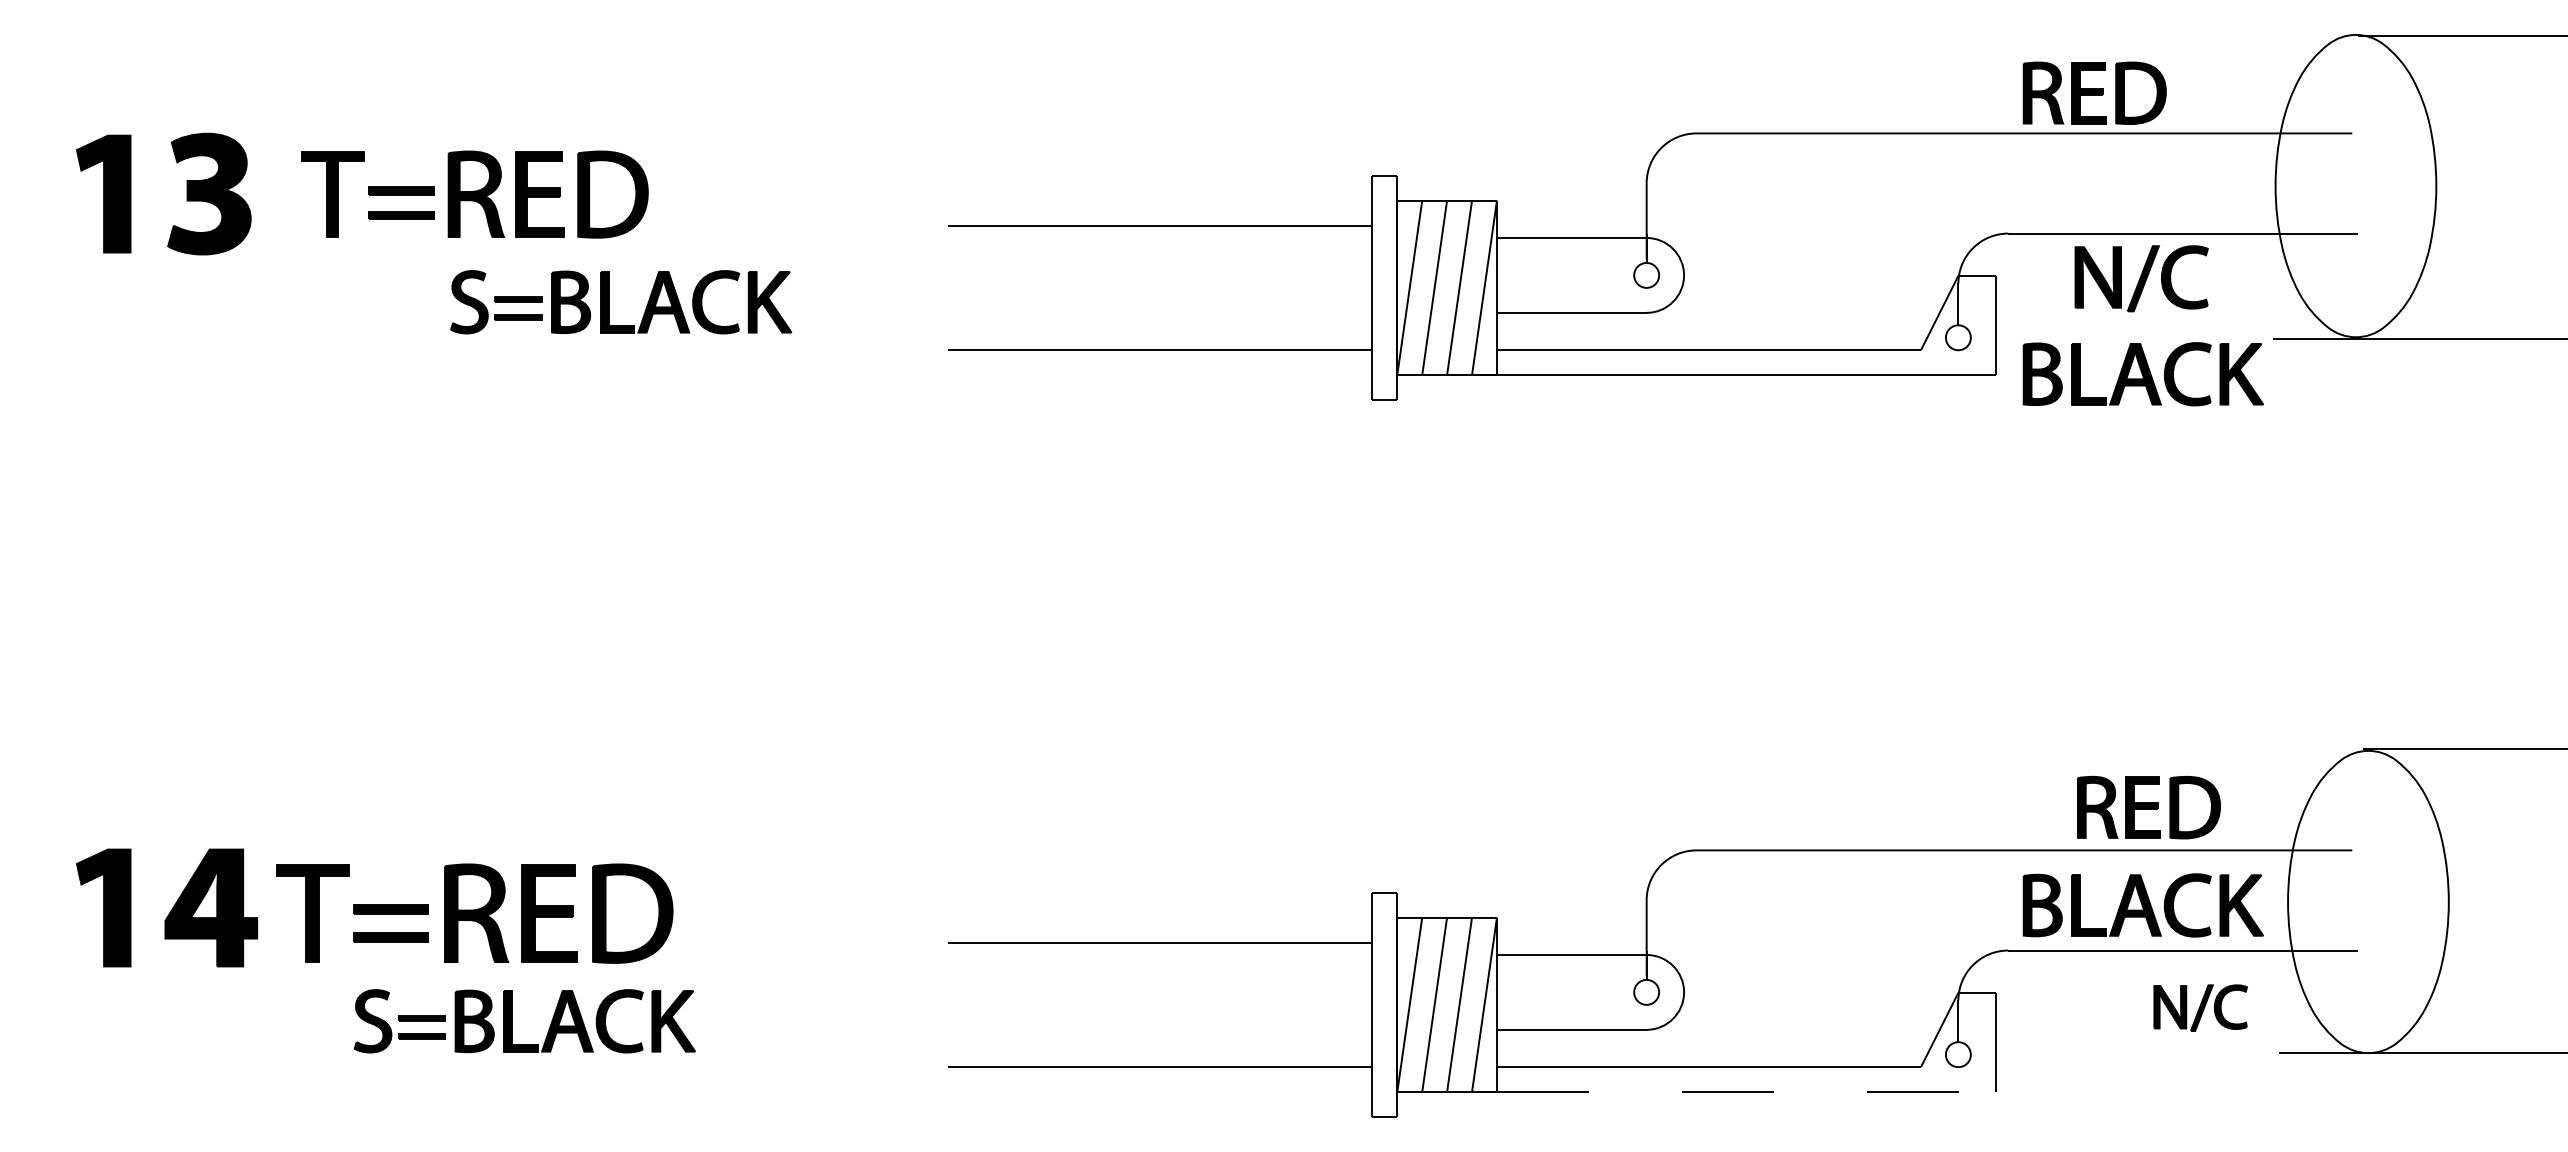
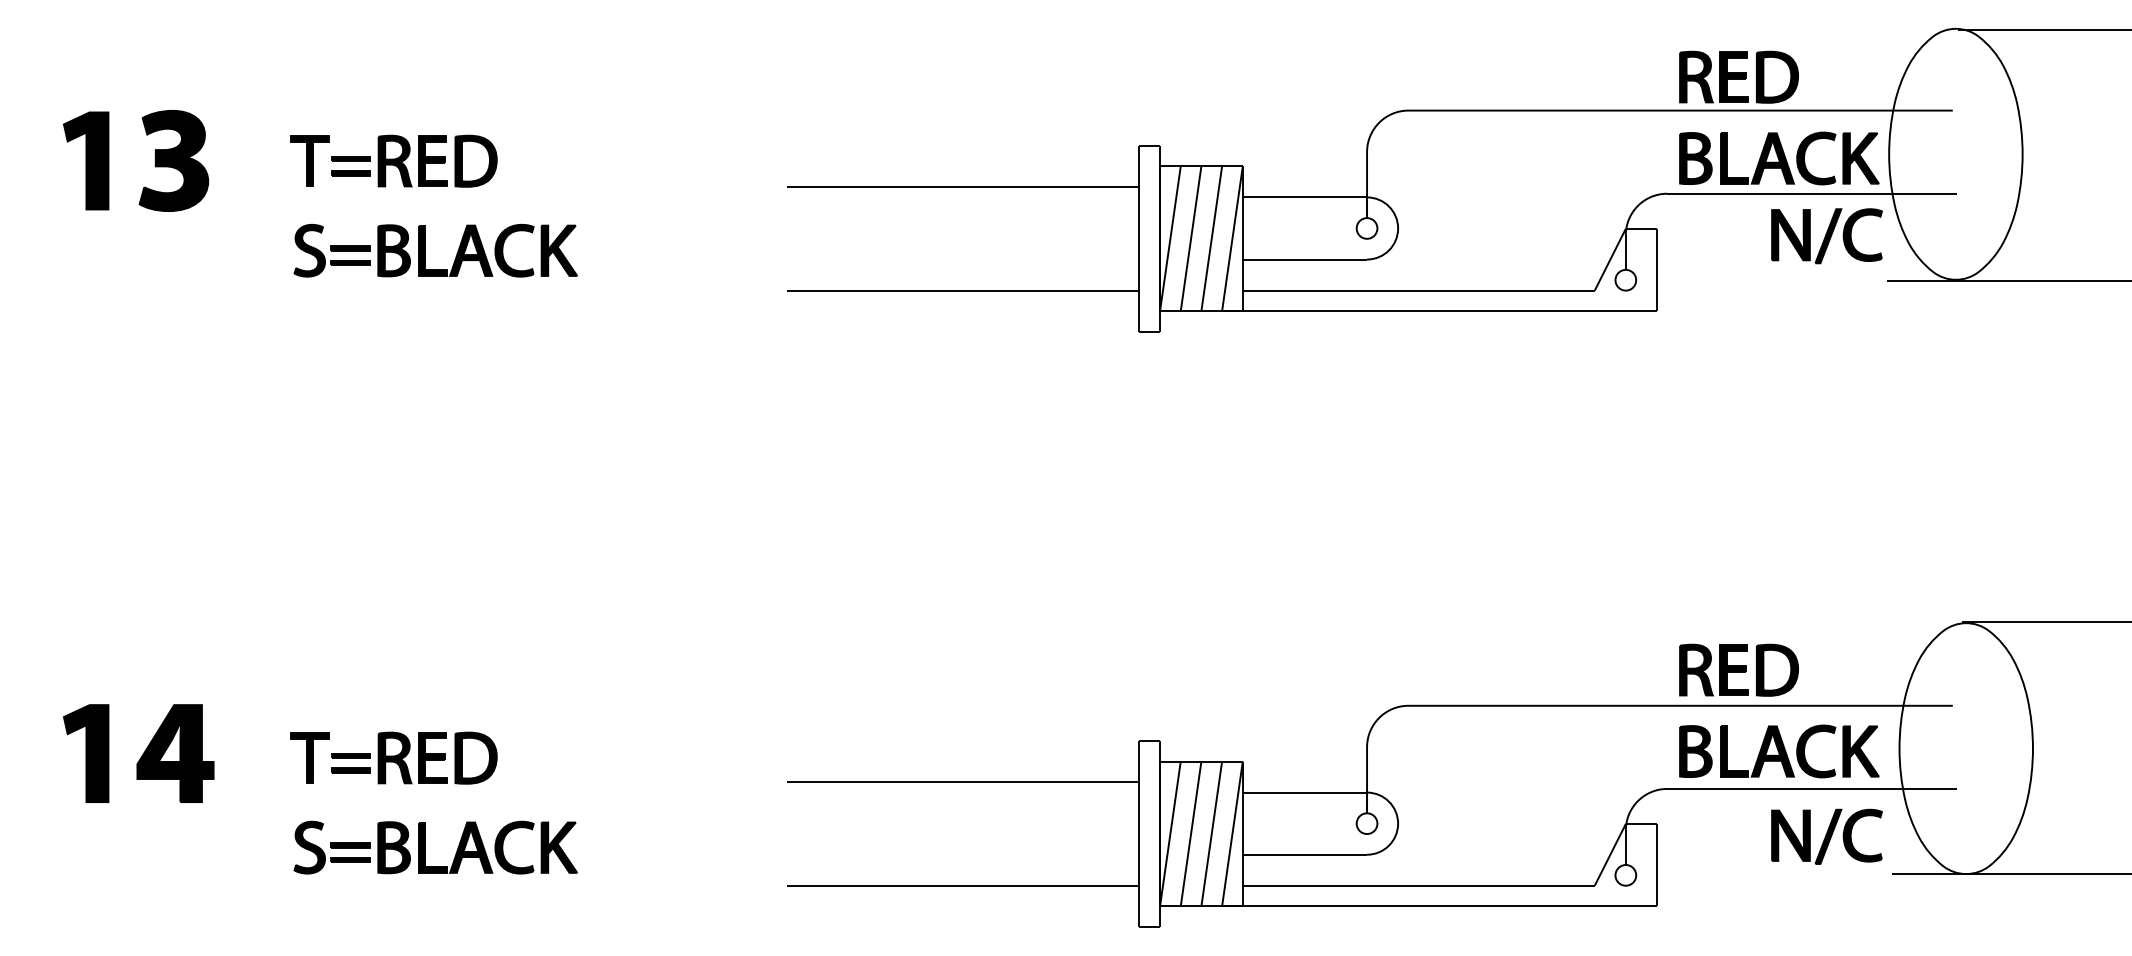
part: (473, 193) -> (393, 160), size x0.71
part: (2141, 279) -> (1826, 236), moved
part: (608, 301) -> (425, 250), moved
part: (2143, 374) -> (1779, 158), moved
part: (2148, 806) -> (1738, 669), moved
part: (473, 912) -> (393, 757), size x0.62
part: (2200, 1007) -> (1826, 836), size x1.43
line: (1747, 1092) -> (1450, 906), dashed -> solid

